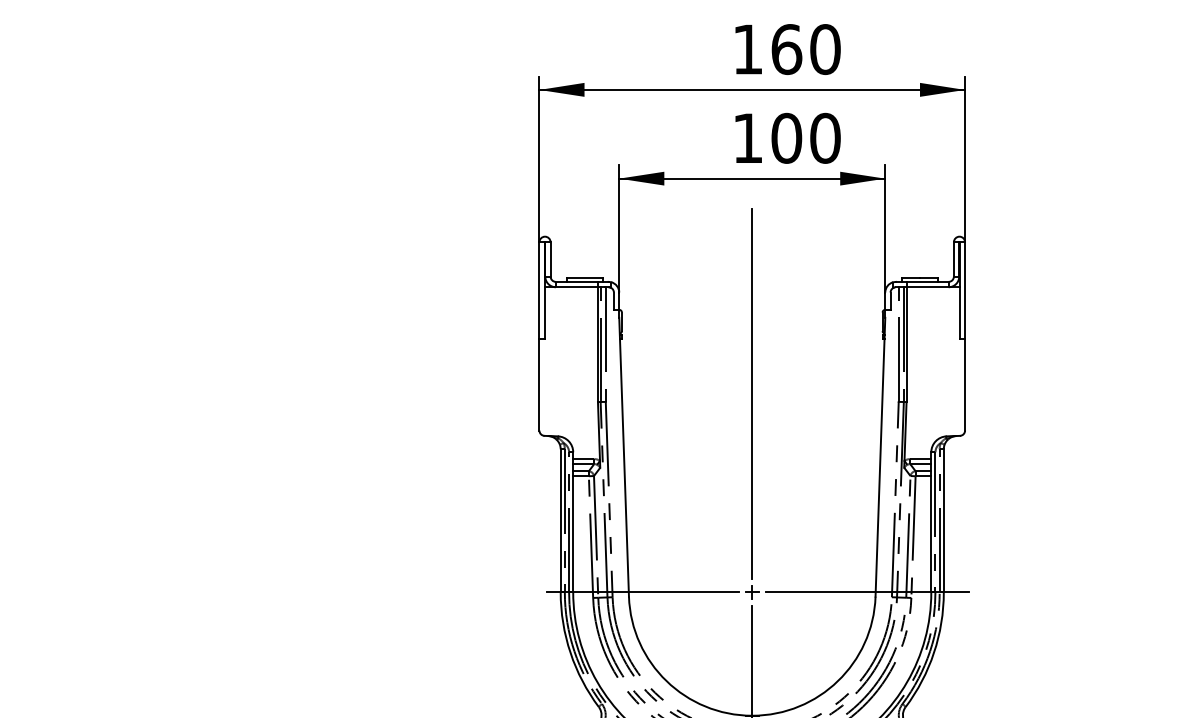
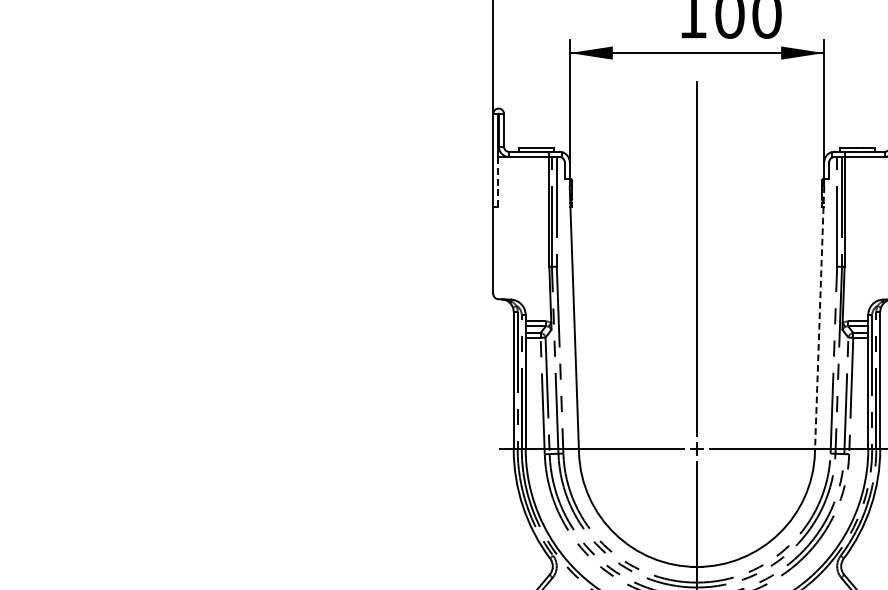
line: (544, 313) -> (498, 182), solid -> dashed
line: (880, 457) -> (819, 319), solid -> dashed

